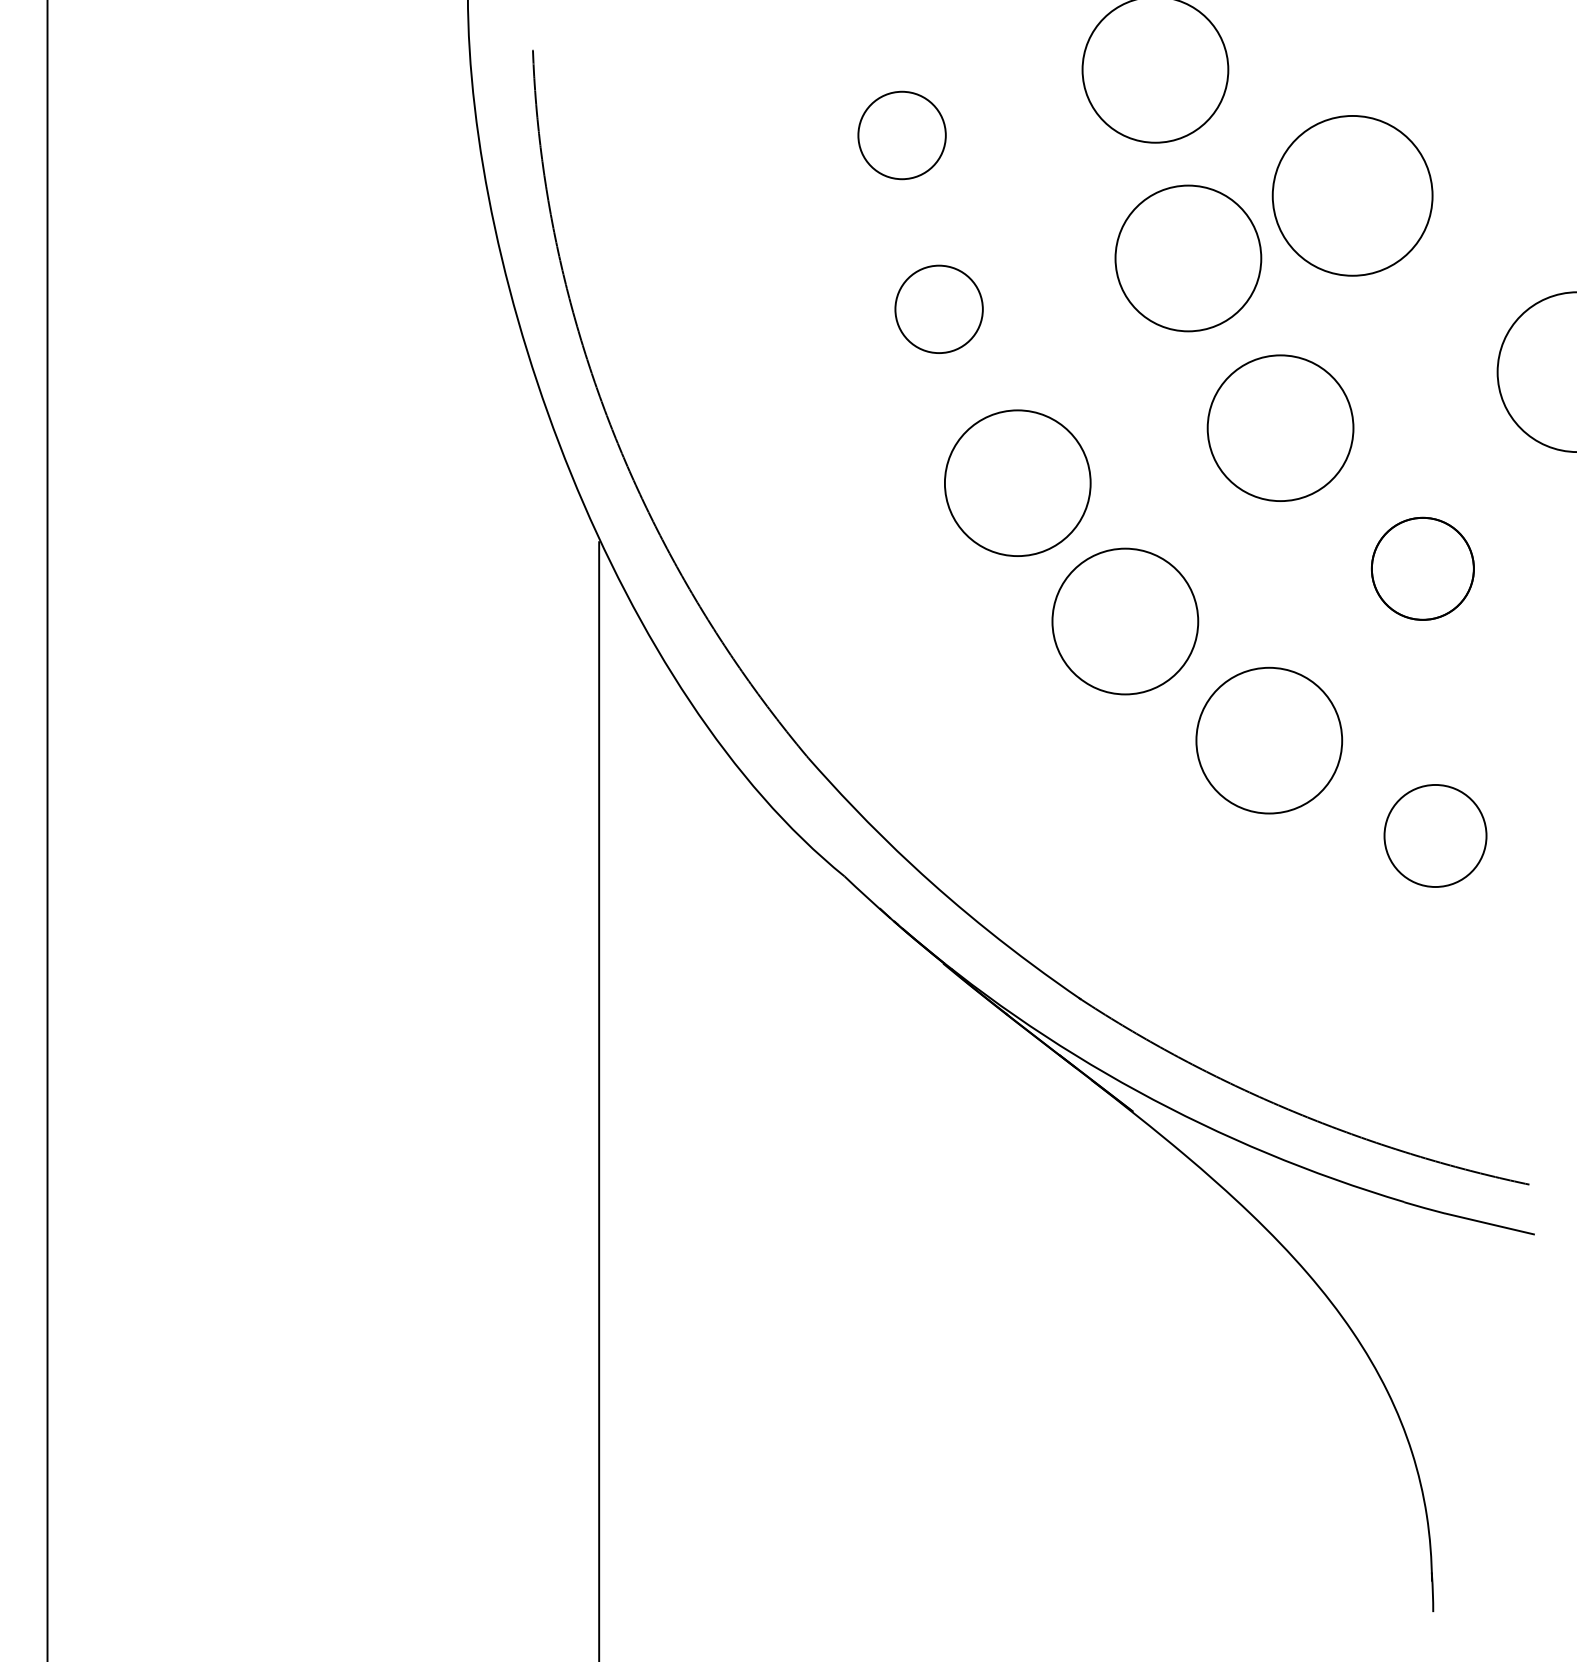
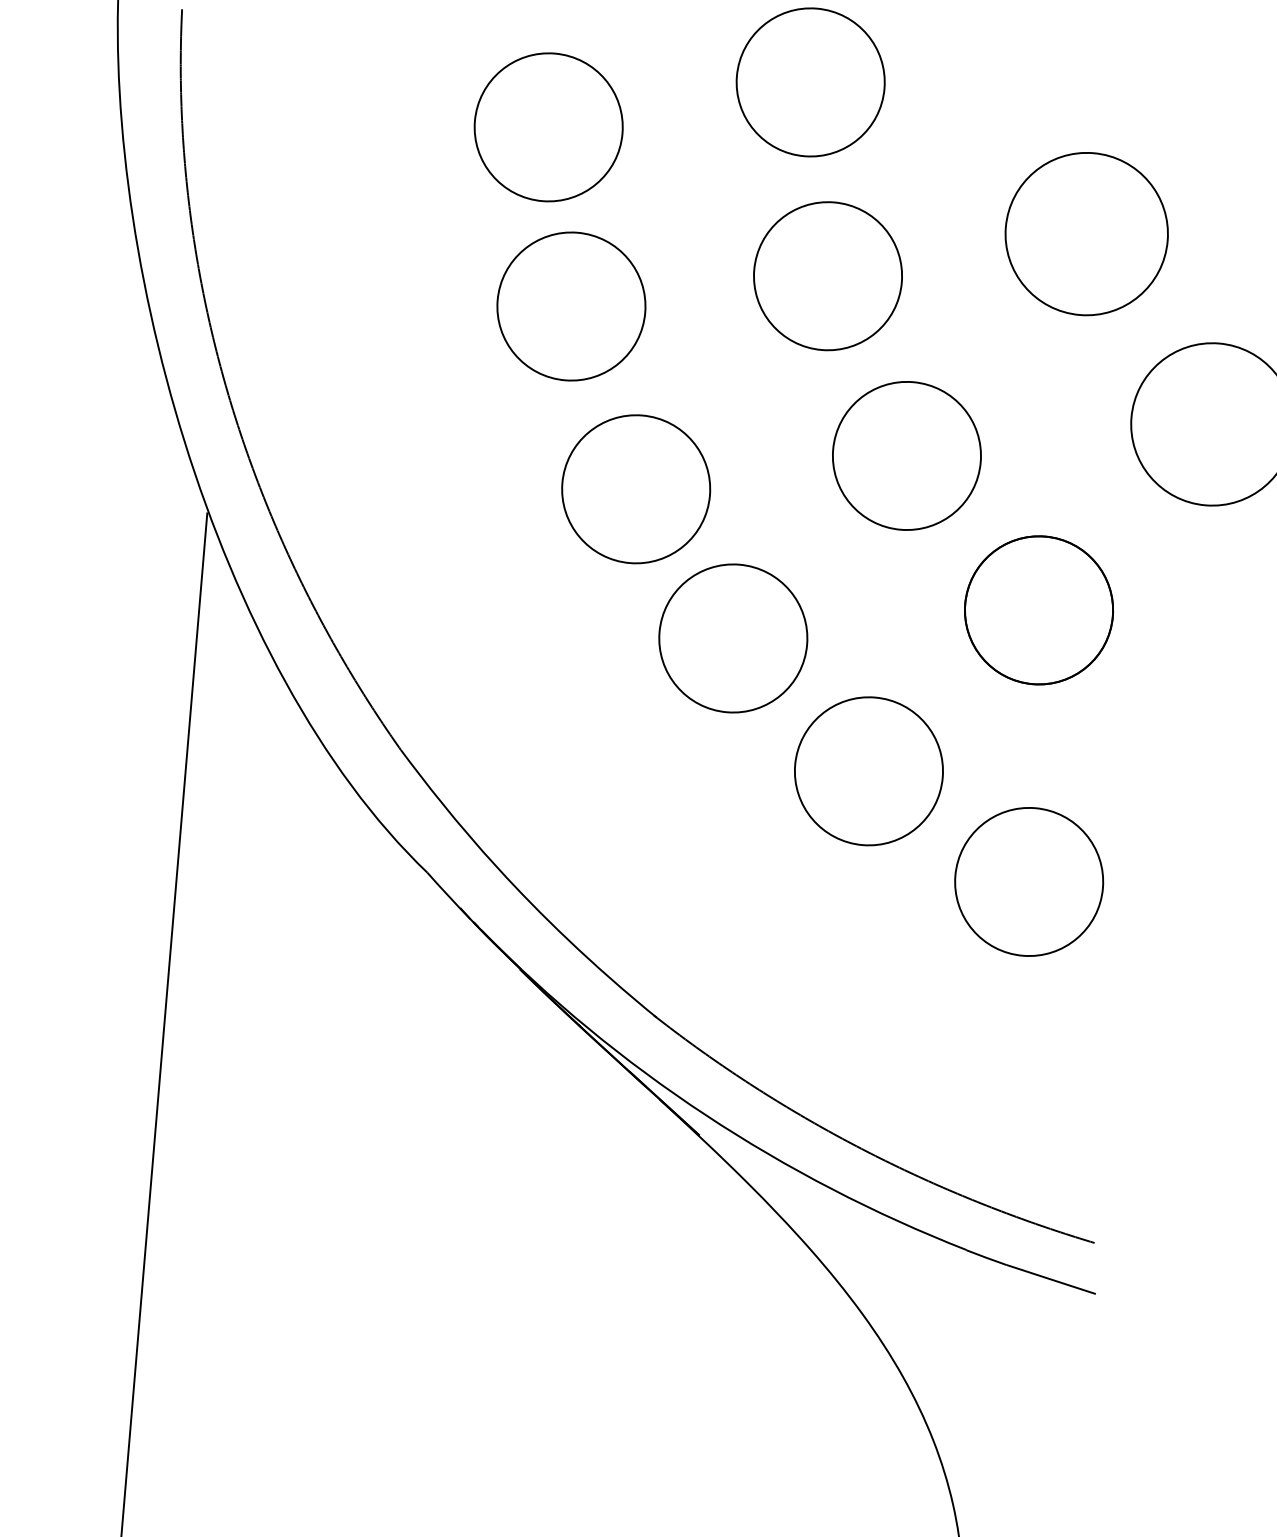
part: (901, 135) -> (547, 127), size x1.67
part: (1352, 195) -> (1086, 233), moved
part: (938, 309) -> (570, 306), size x1.67
part: (1422, 568) -> (1038, 610), size x1.43
part: (1435, 835) -> (1029, 881), size x1.43

